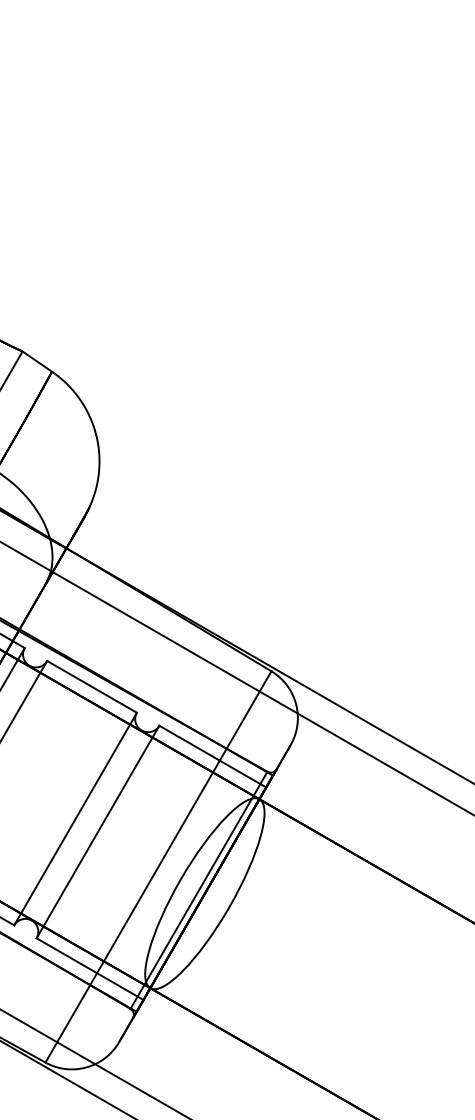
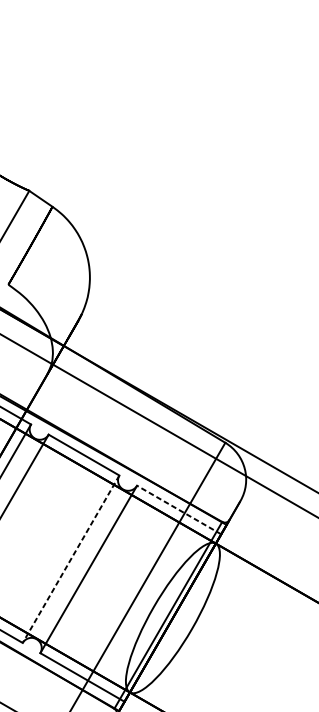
line: (212, 756) -> (178, 509), solid -> dashed
line: (75, 819) -> (71, 559), solid -> dashed

